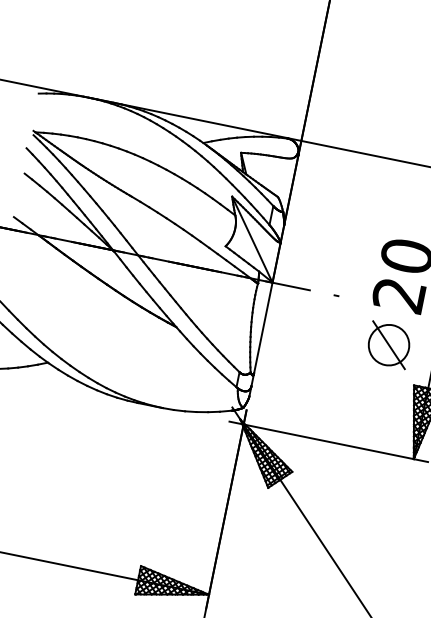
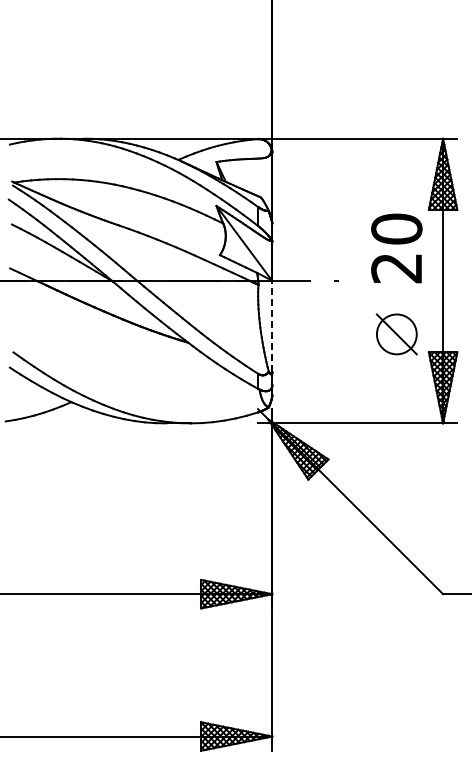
line: (263, 328) -> (272, 326), solid -> dashed
part: (388, 345) -> (396, 334), moved

